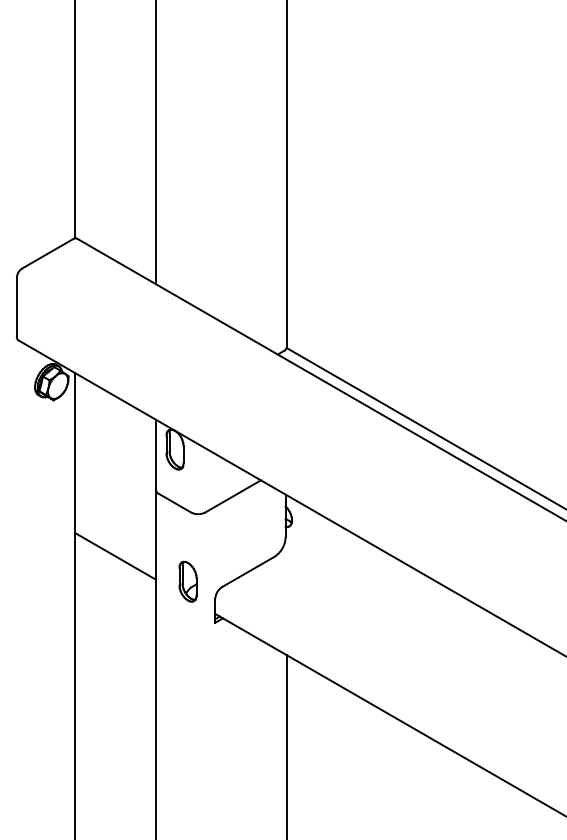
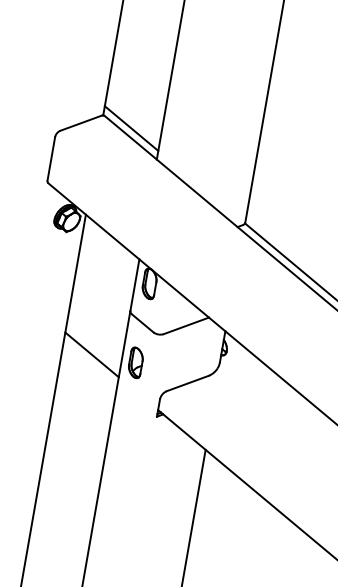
line: (115, 248) -> (131, 128), added
part: (187, 581) -> (135, 362), moved

